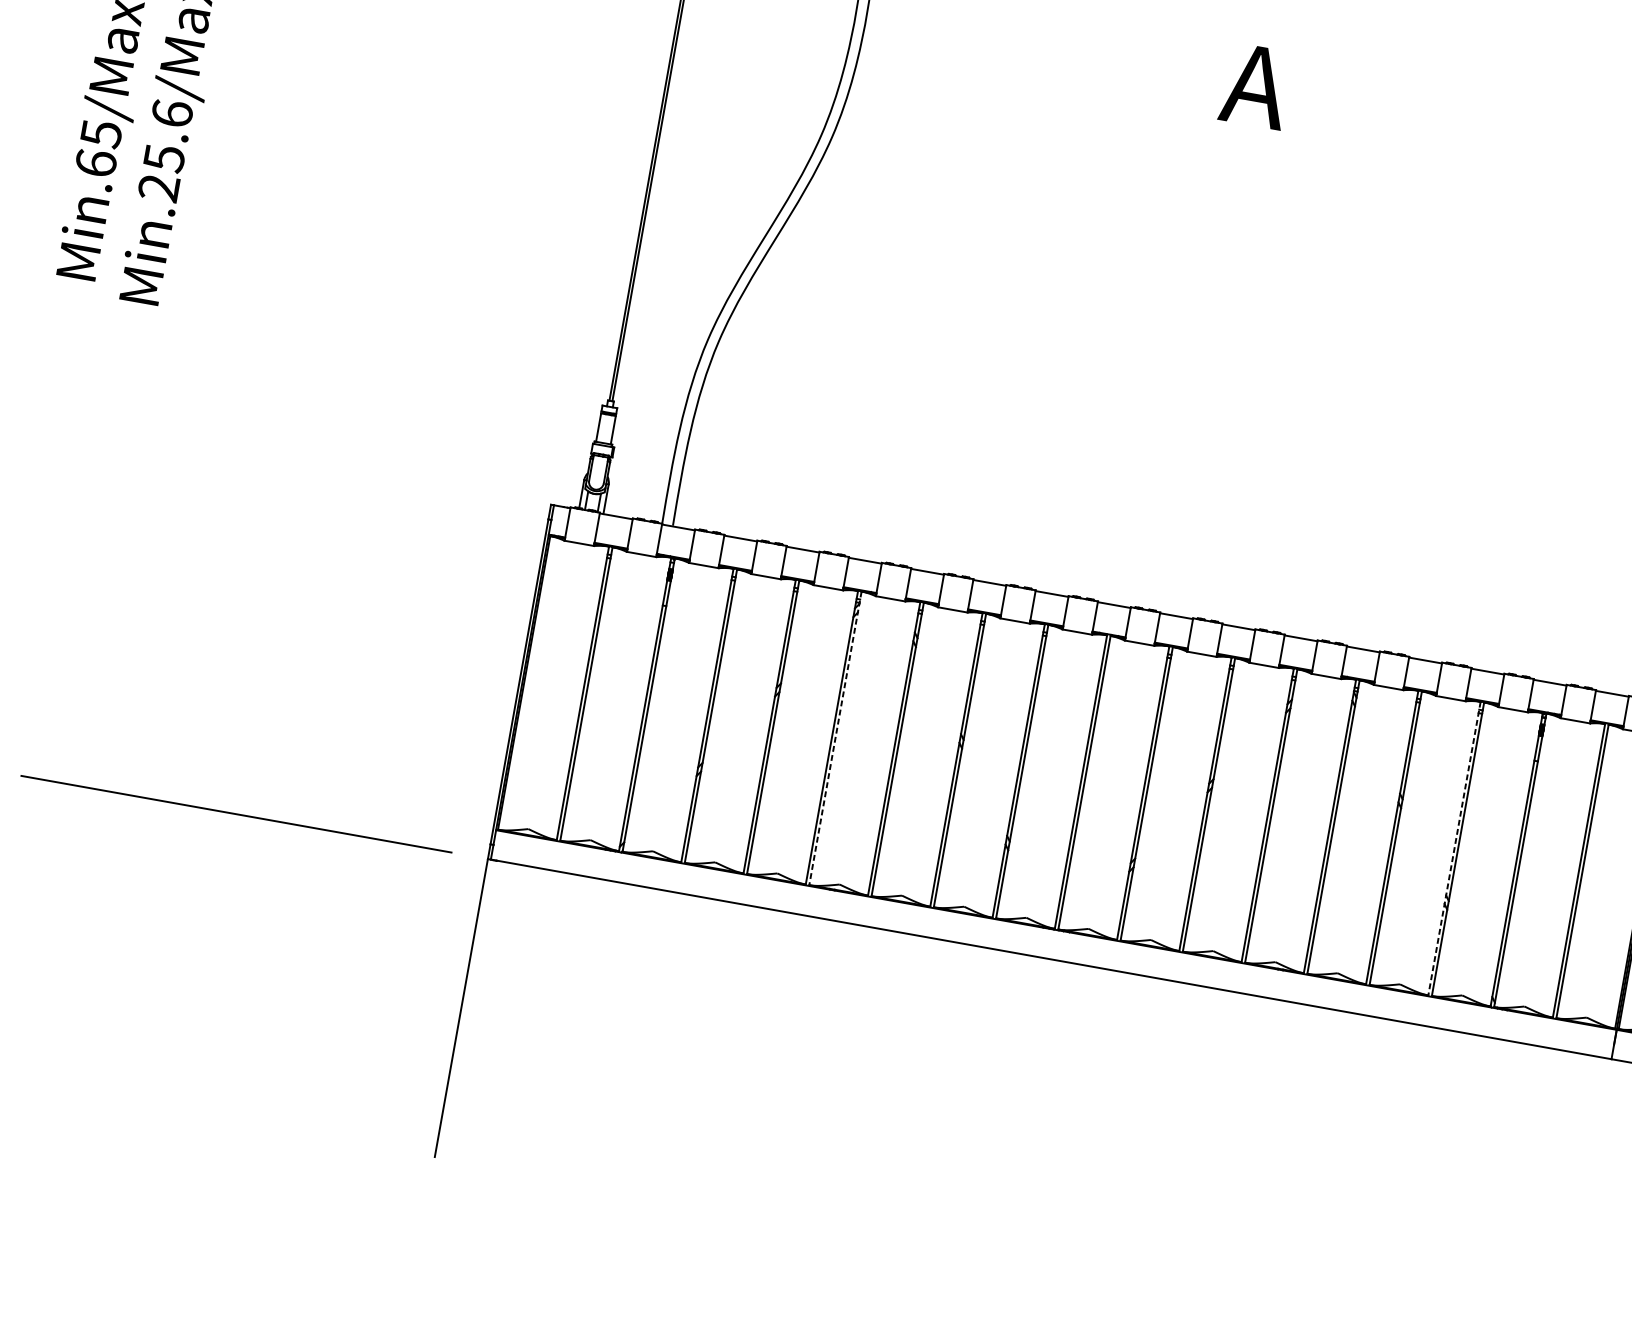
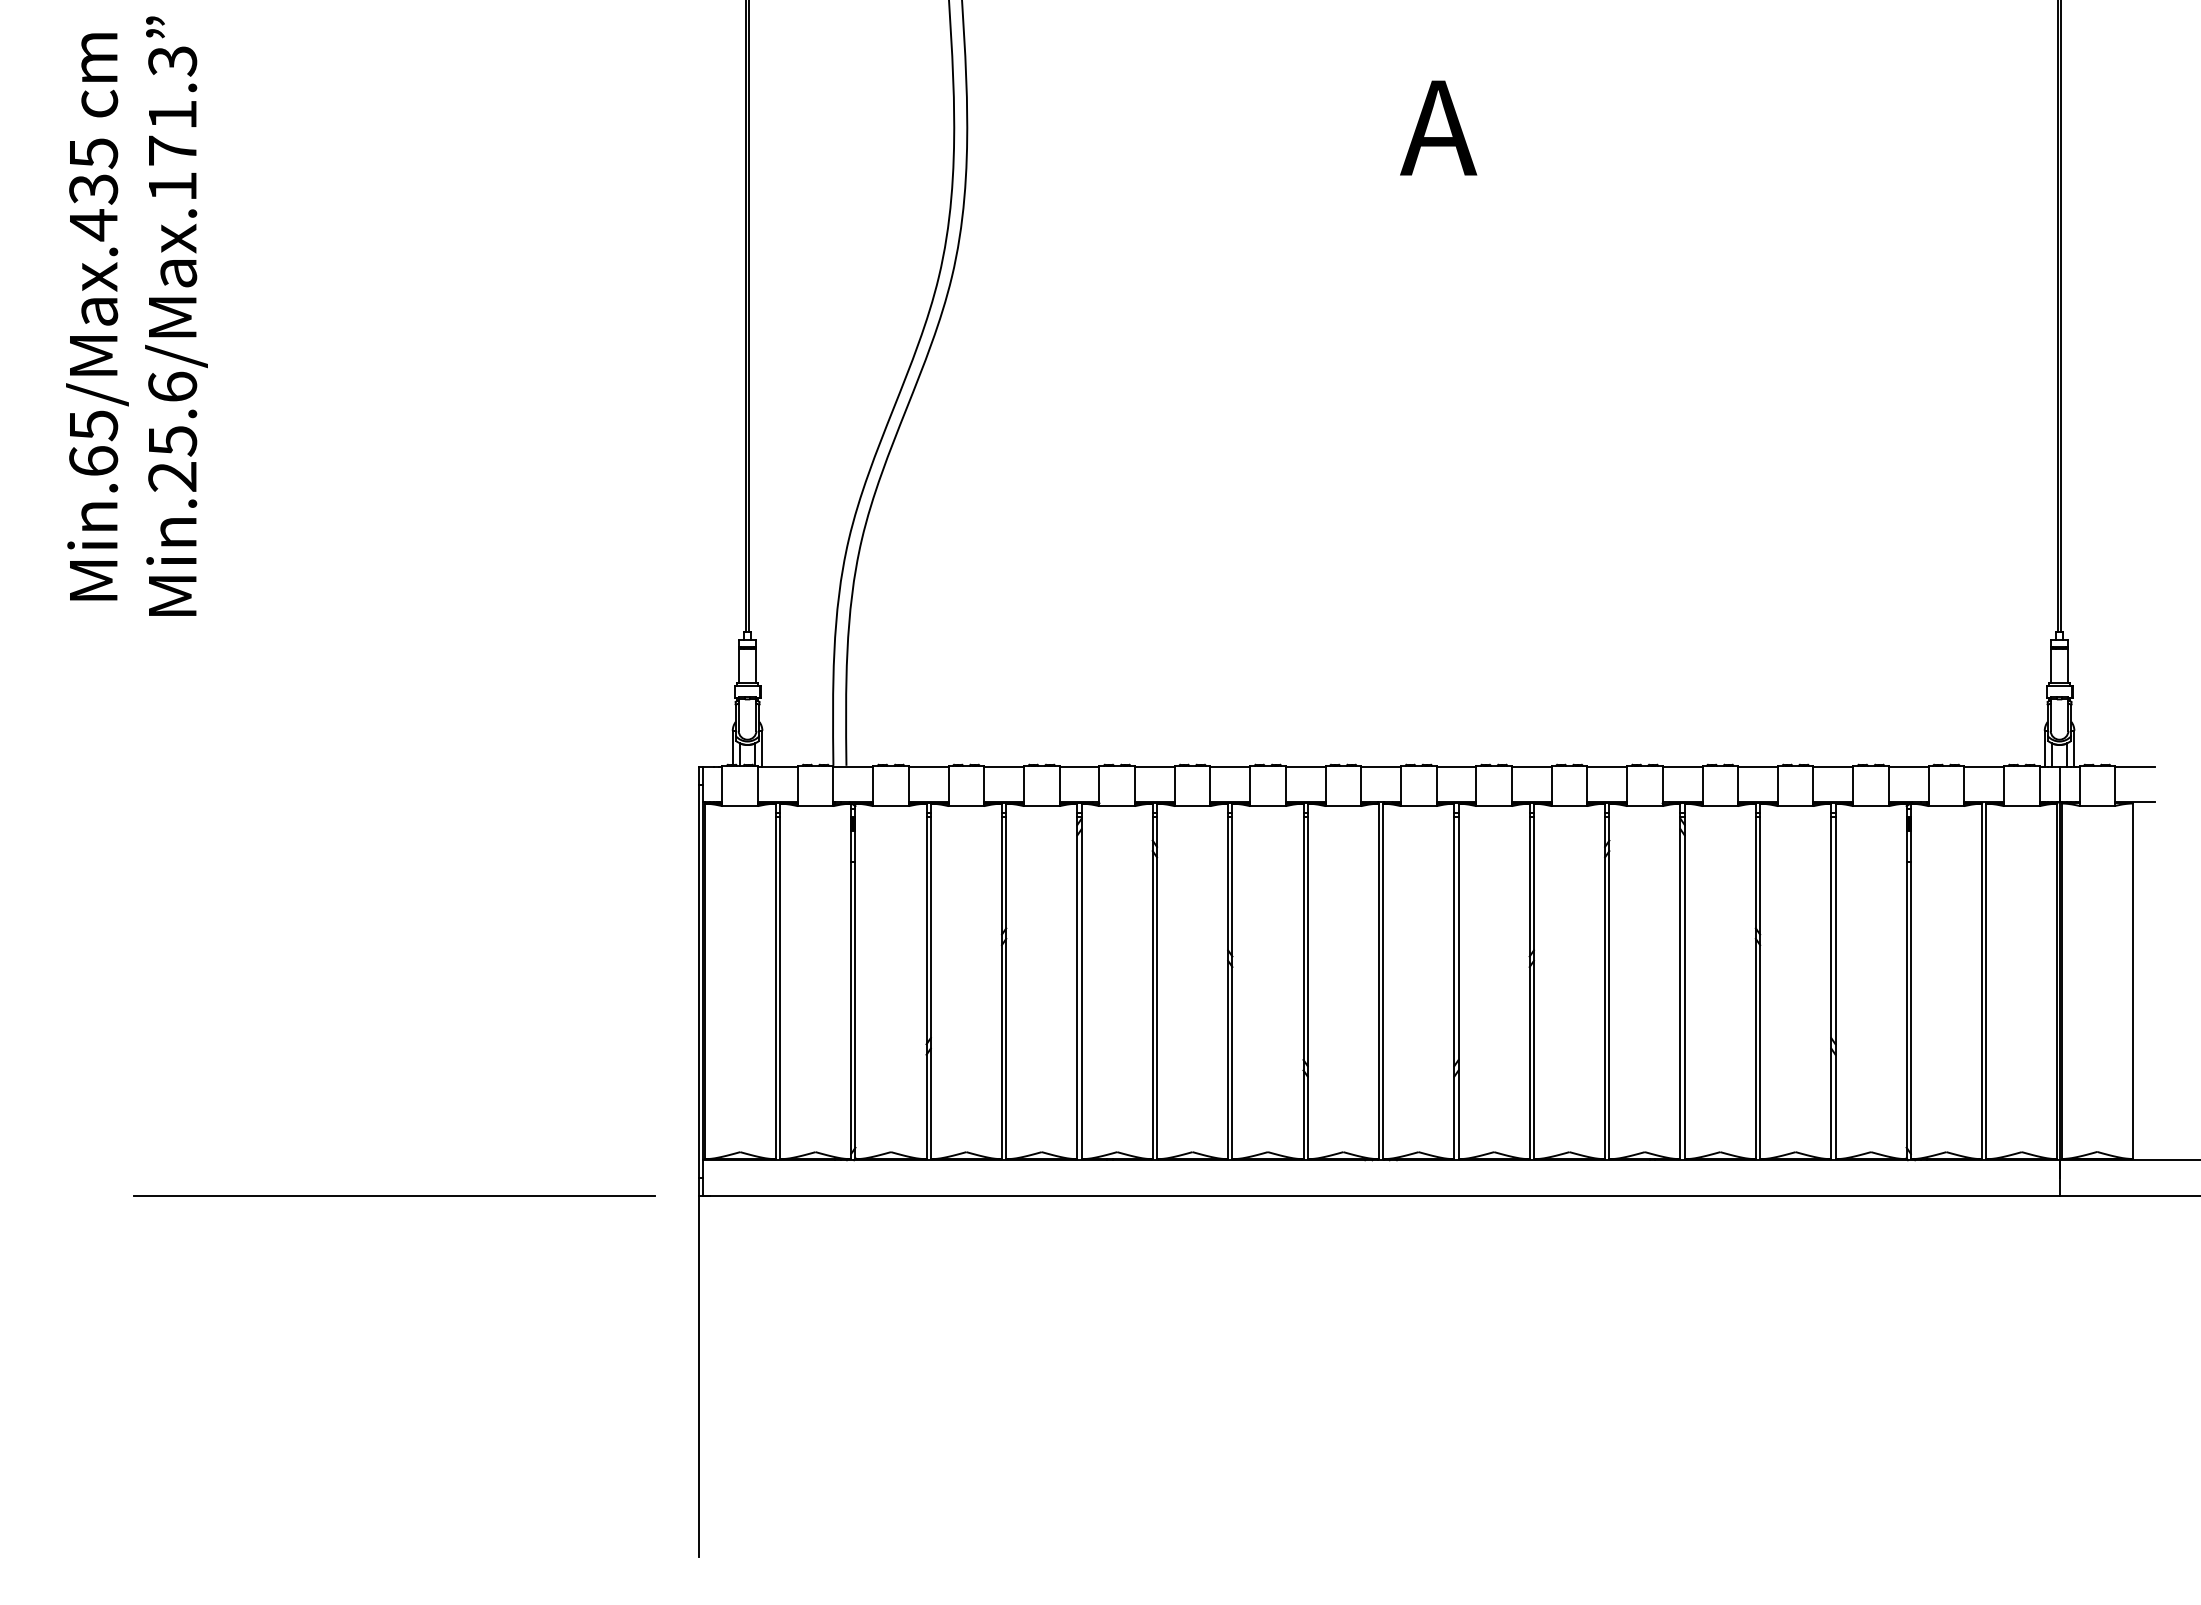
line: (835, 738) -> (1081, 981), dashed -> solid
line: (1454, 848) -> (1831, 981), dashed -> solid

